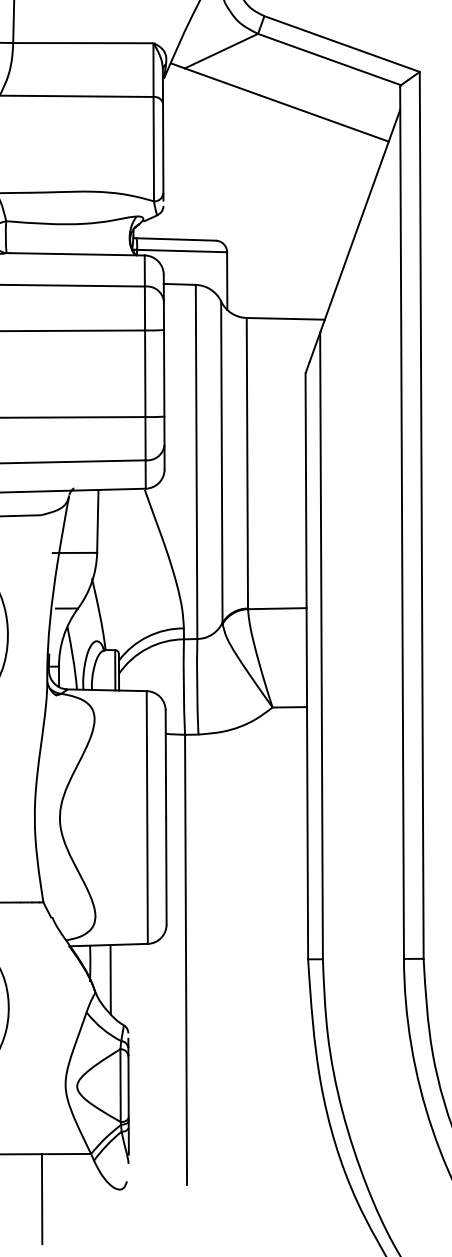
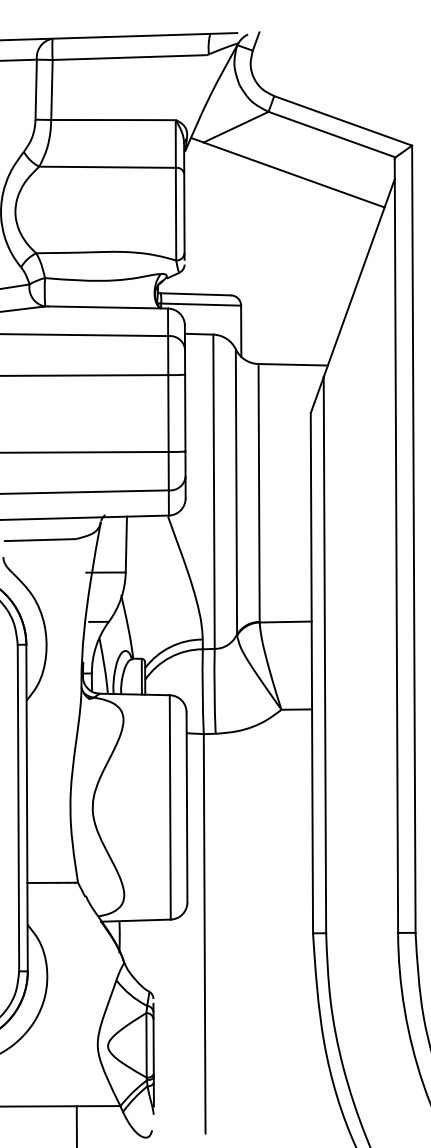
line: (110, 979) -> (137, 951), removed

